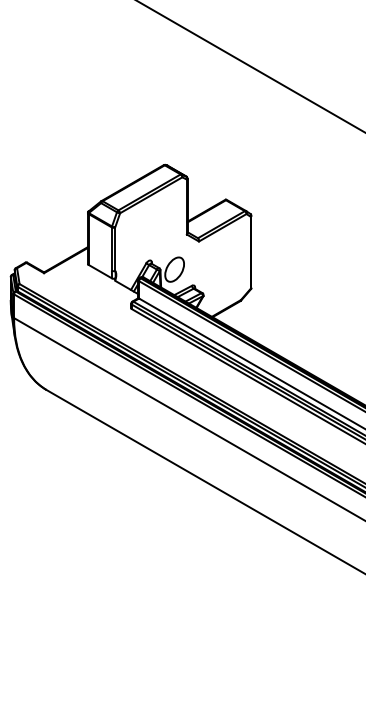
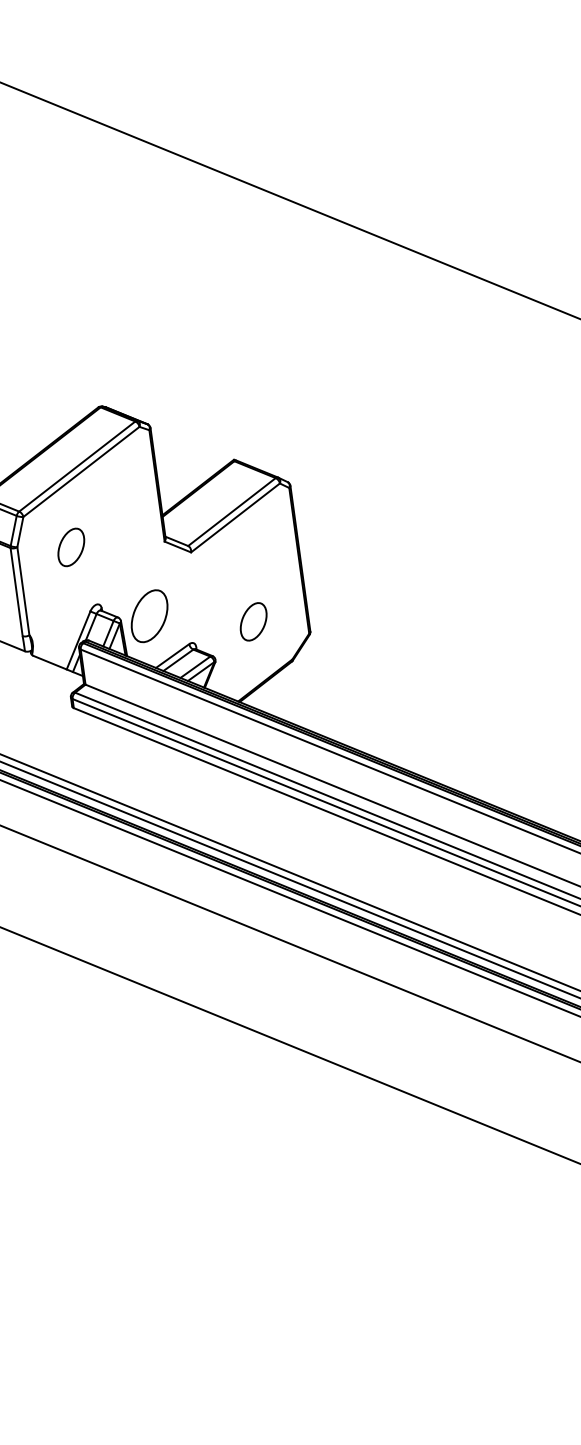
part: (140, 230) -> (69, 546), added
part: (224, 278) -> (253, 620), added

